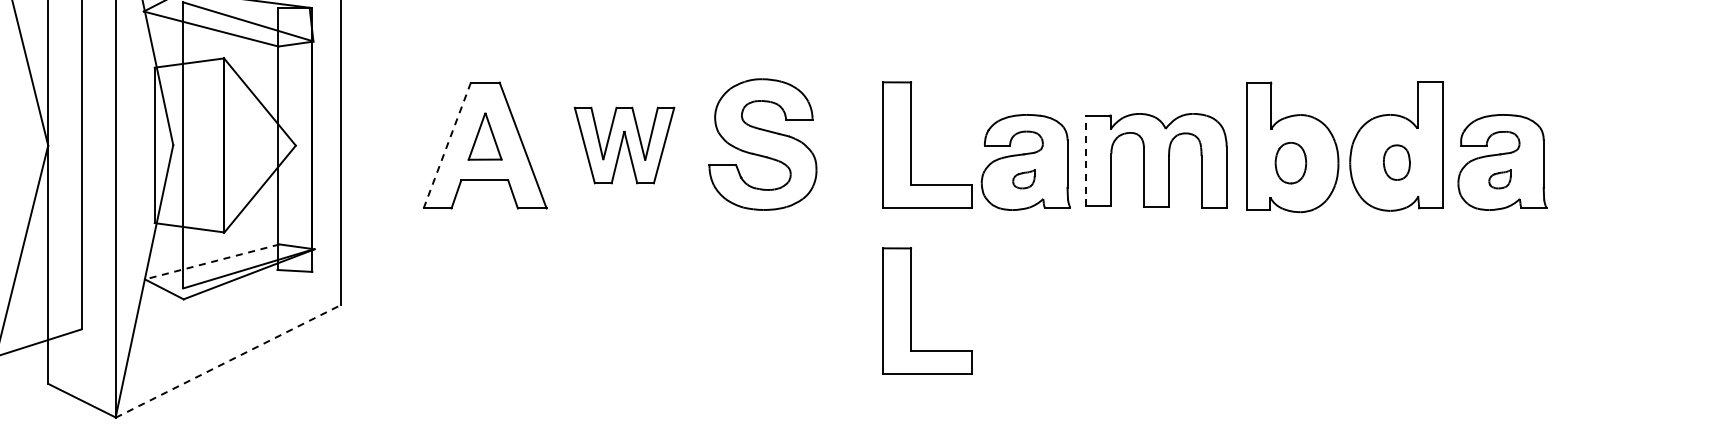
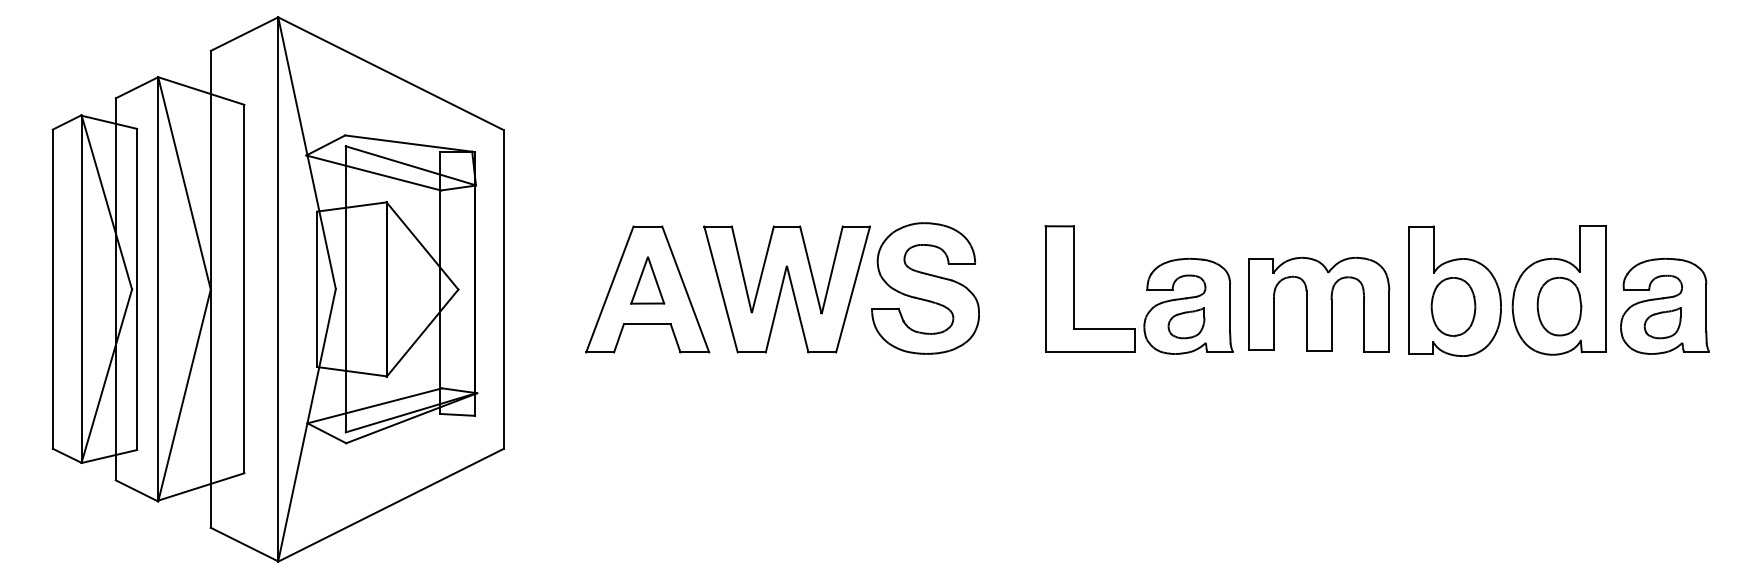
line: (447, 145) -> (610, 289), dashed -> solid
part: (623, 145) -> (786, 289), size x1.67
line: (1085, 160) -> (1248, 304), dashed -> solid
part: (1396, 162) -> (1559, 306), size x1.67
part: (1290, 163) -> (1453, 307), size x1.43
part: (1023, 179) -> (1186, 323), size x1.67
part: (1499, 179) -> (1662, 323), size x1.67
line: (211, 261) -> (374, 405), dashed -> solid
part: (911, 310) -> (1074, 454), removed
line: (228, 361) -> (391, 505), dashed -> solid

